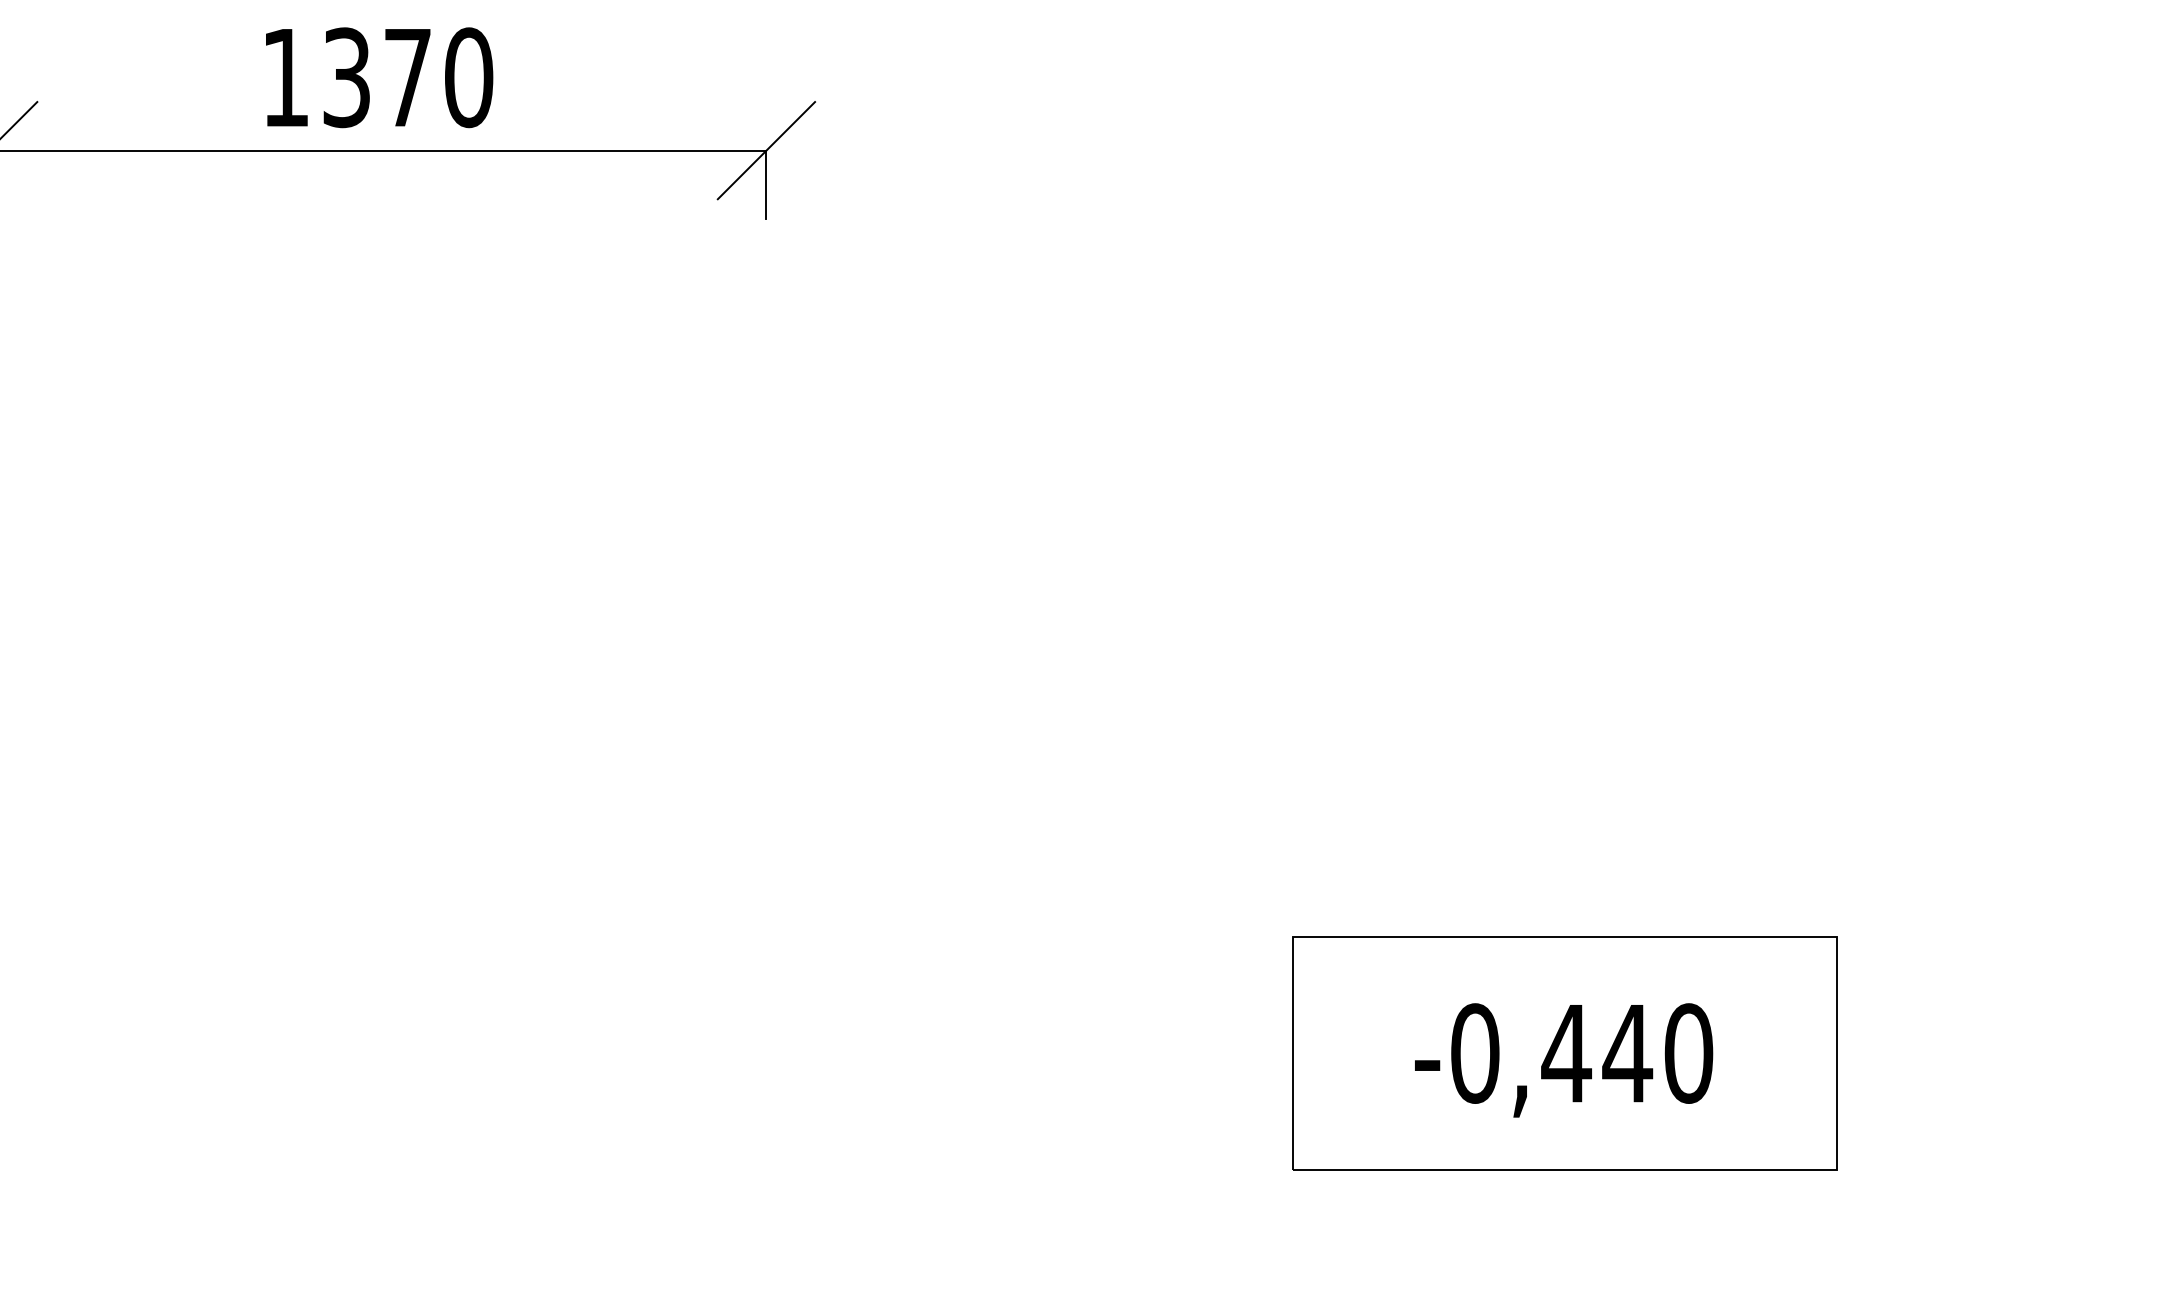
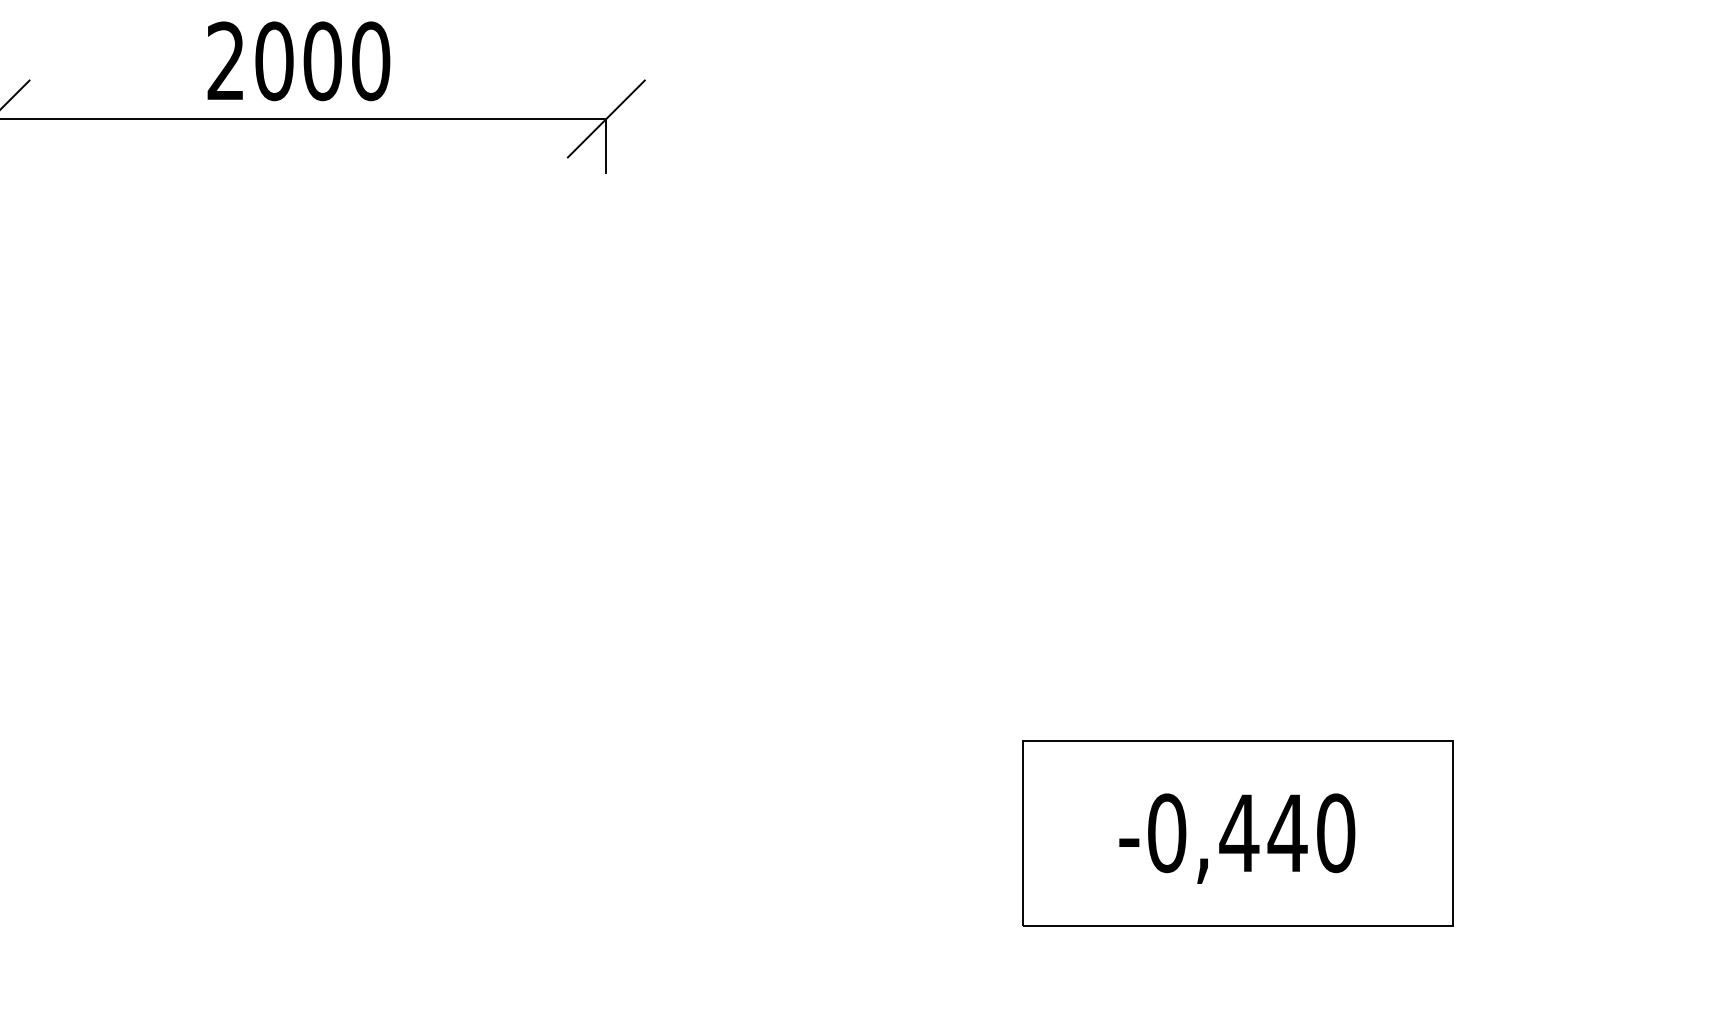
text: (346, 77) -> (274, 61), 1370 -> 2000

